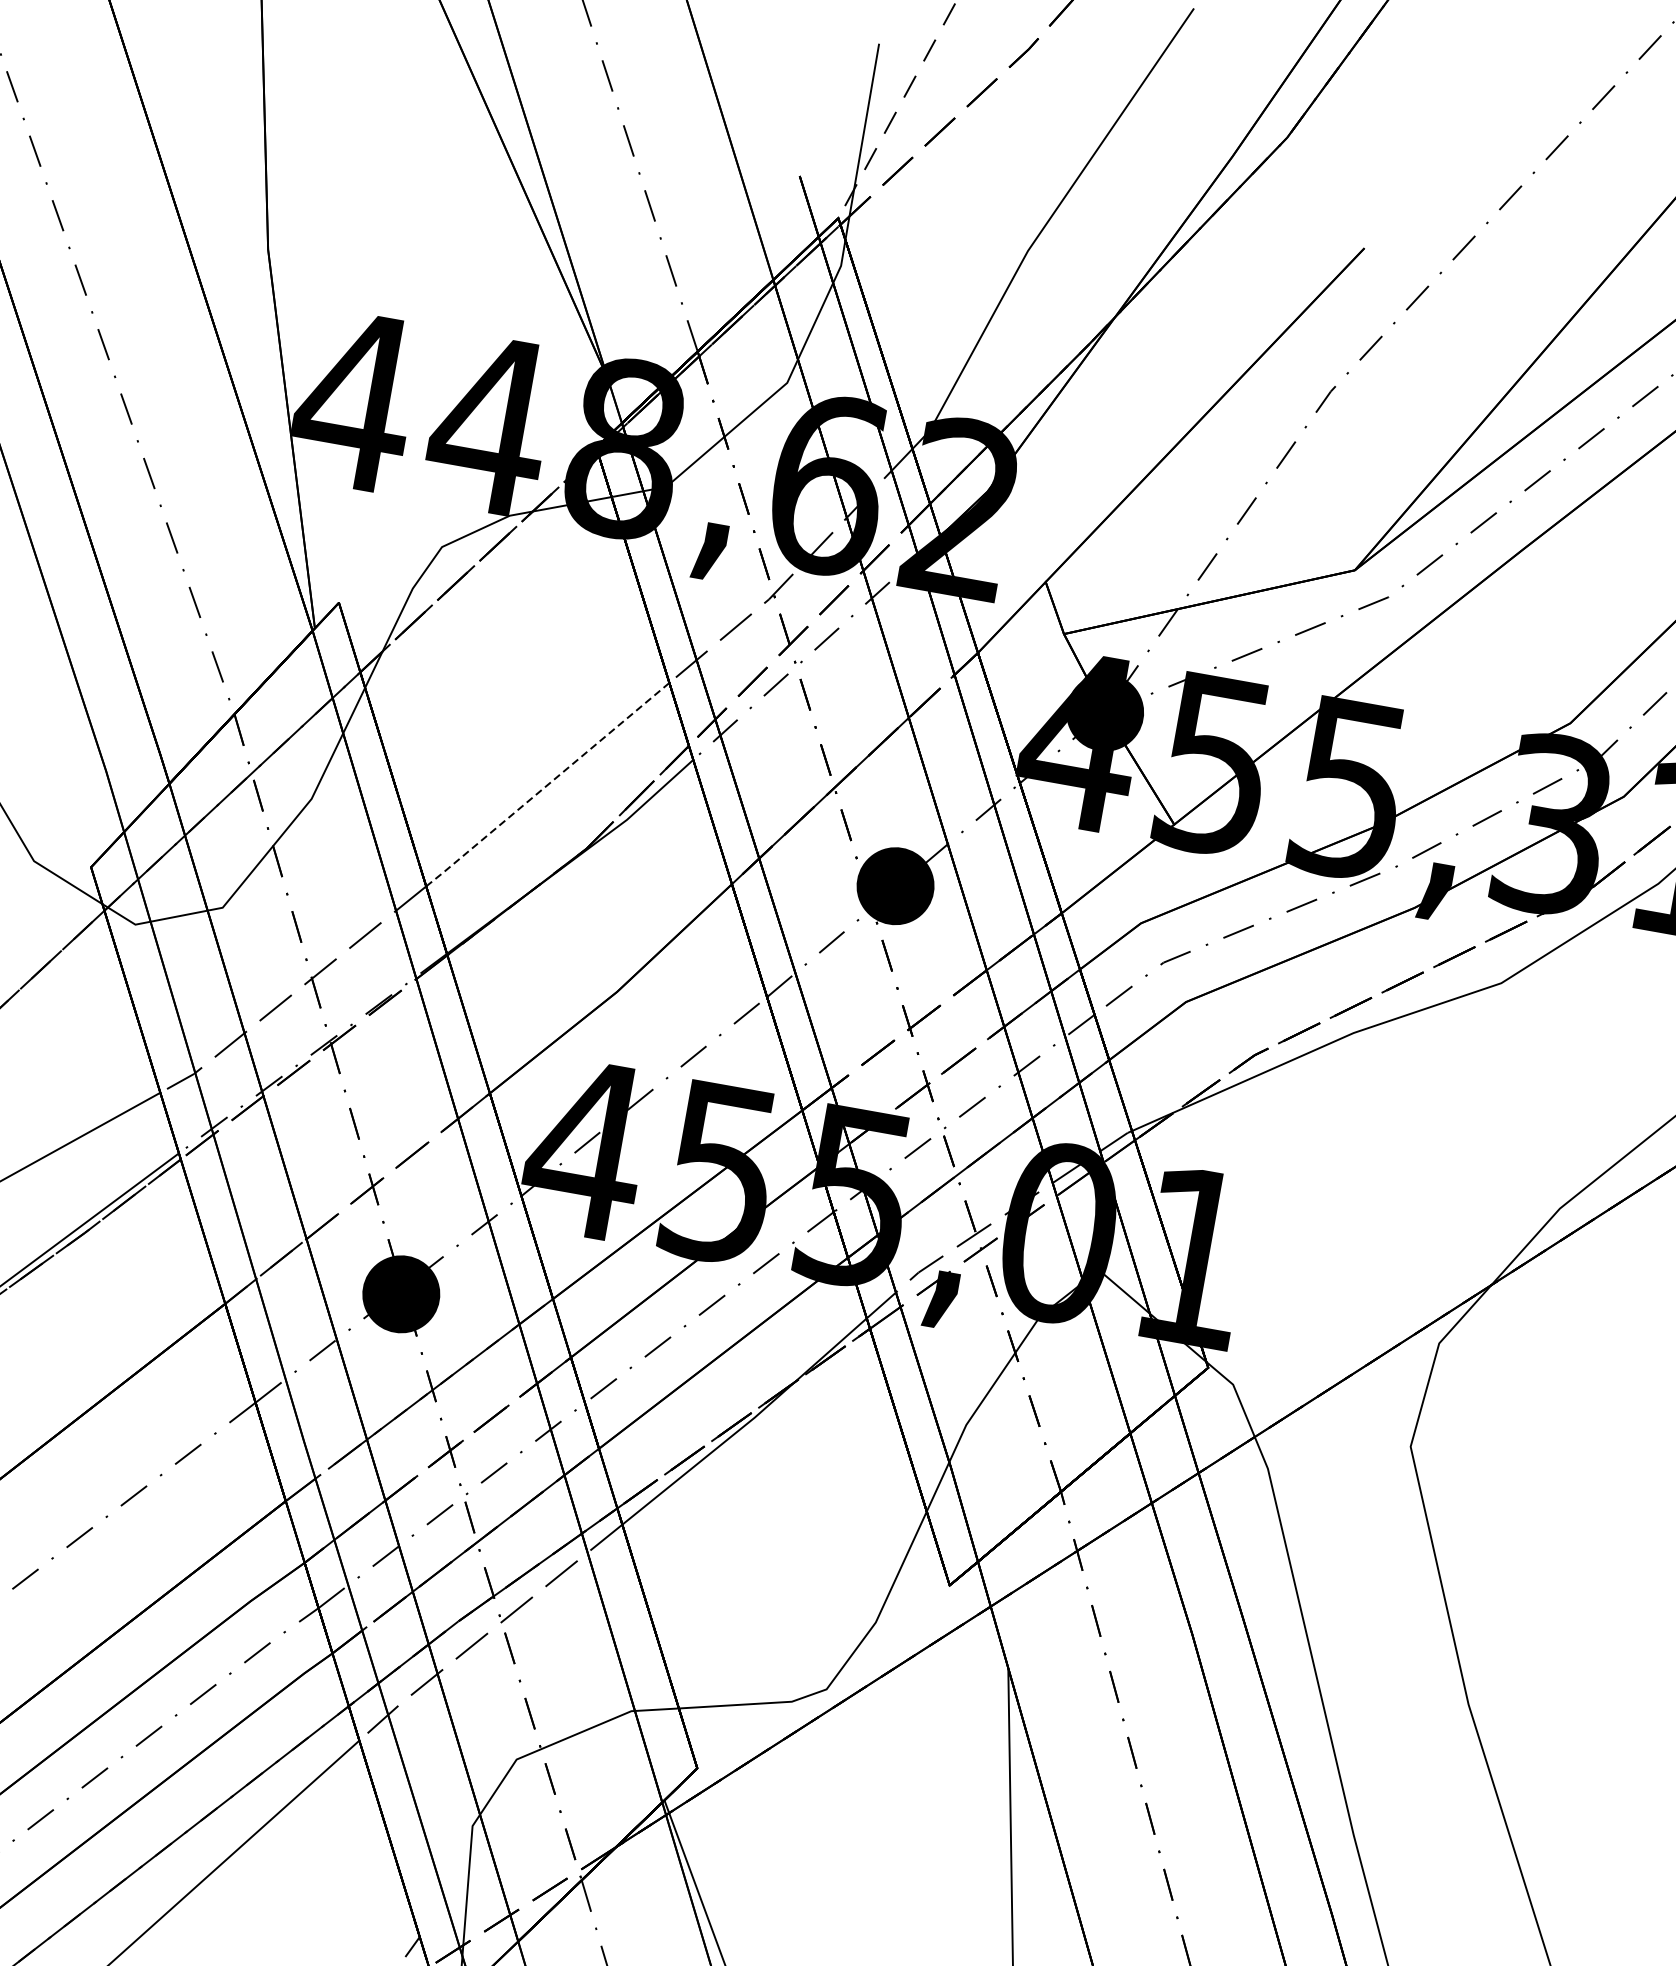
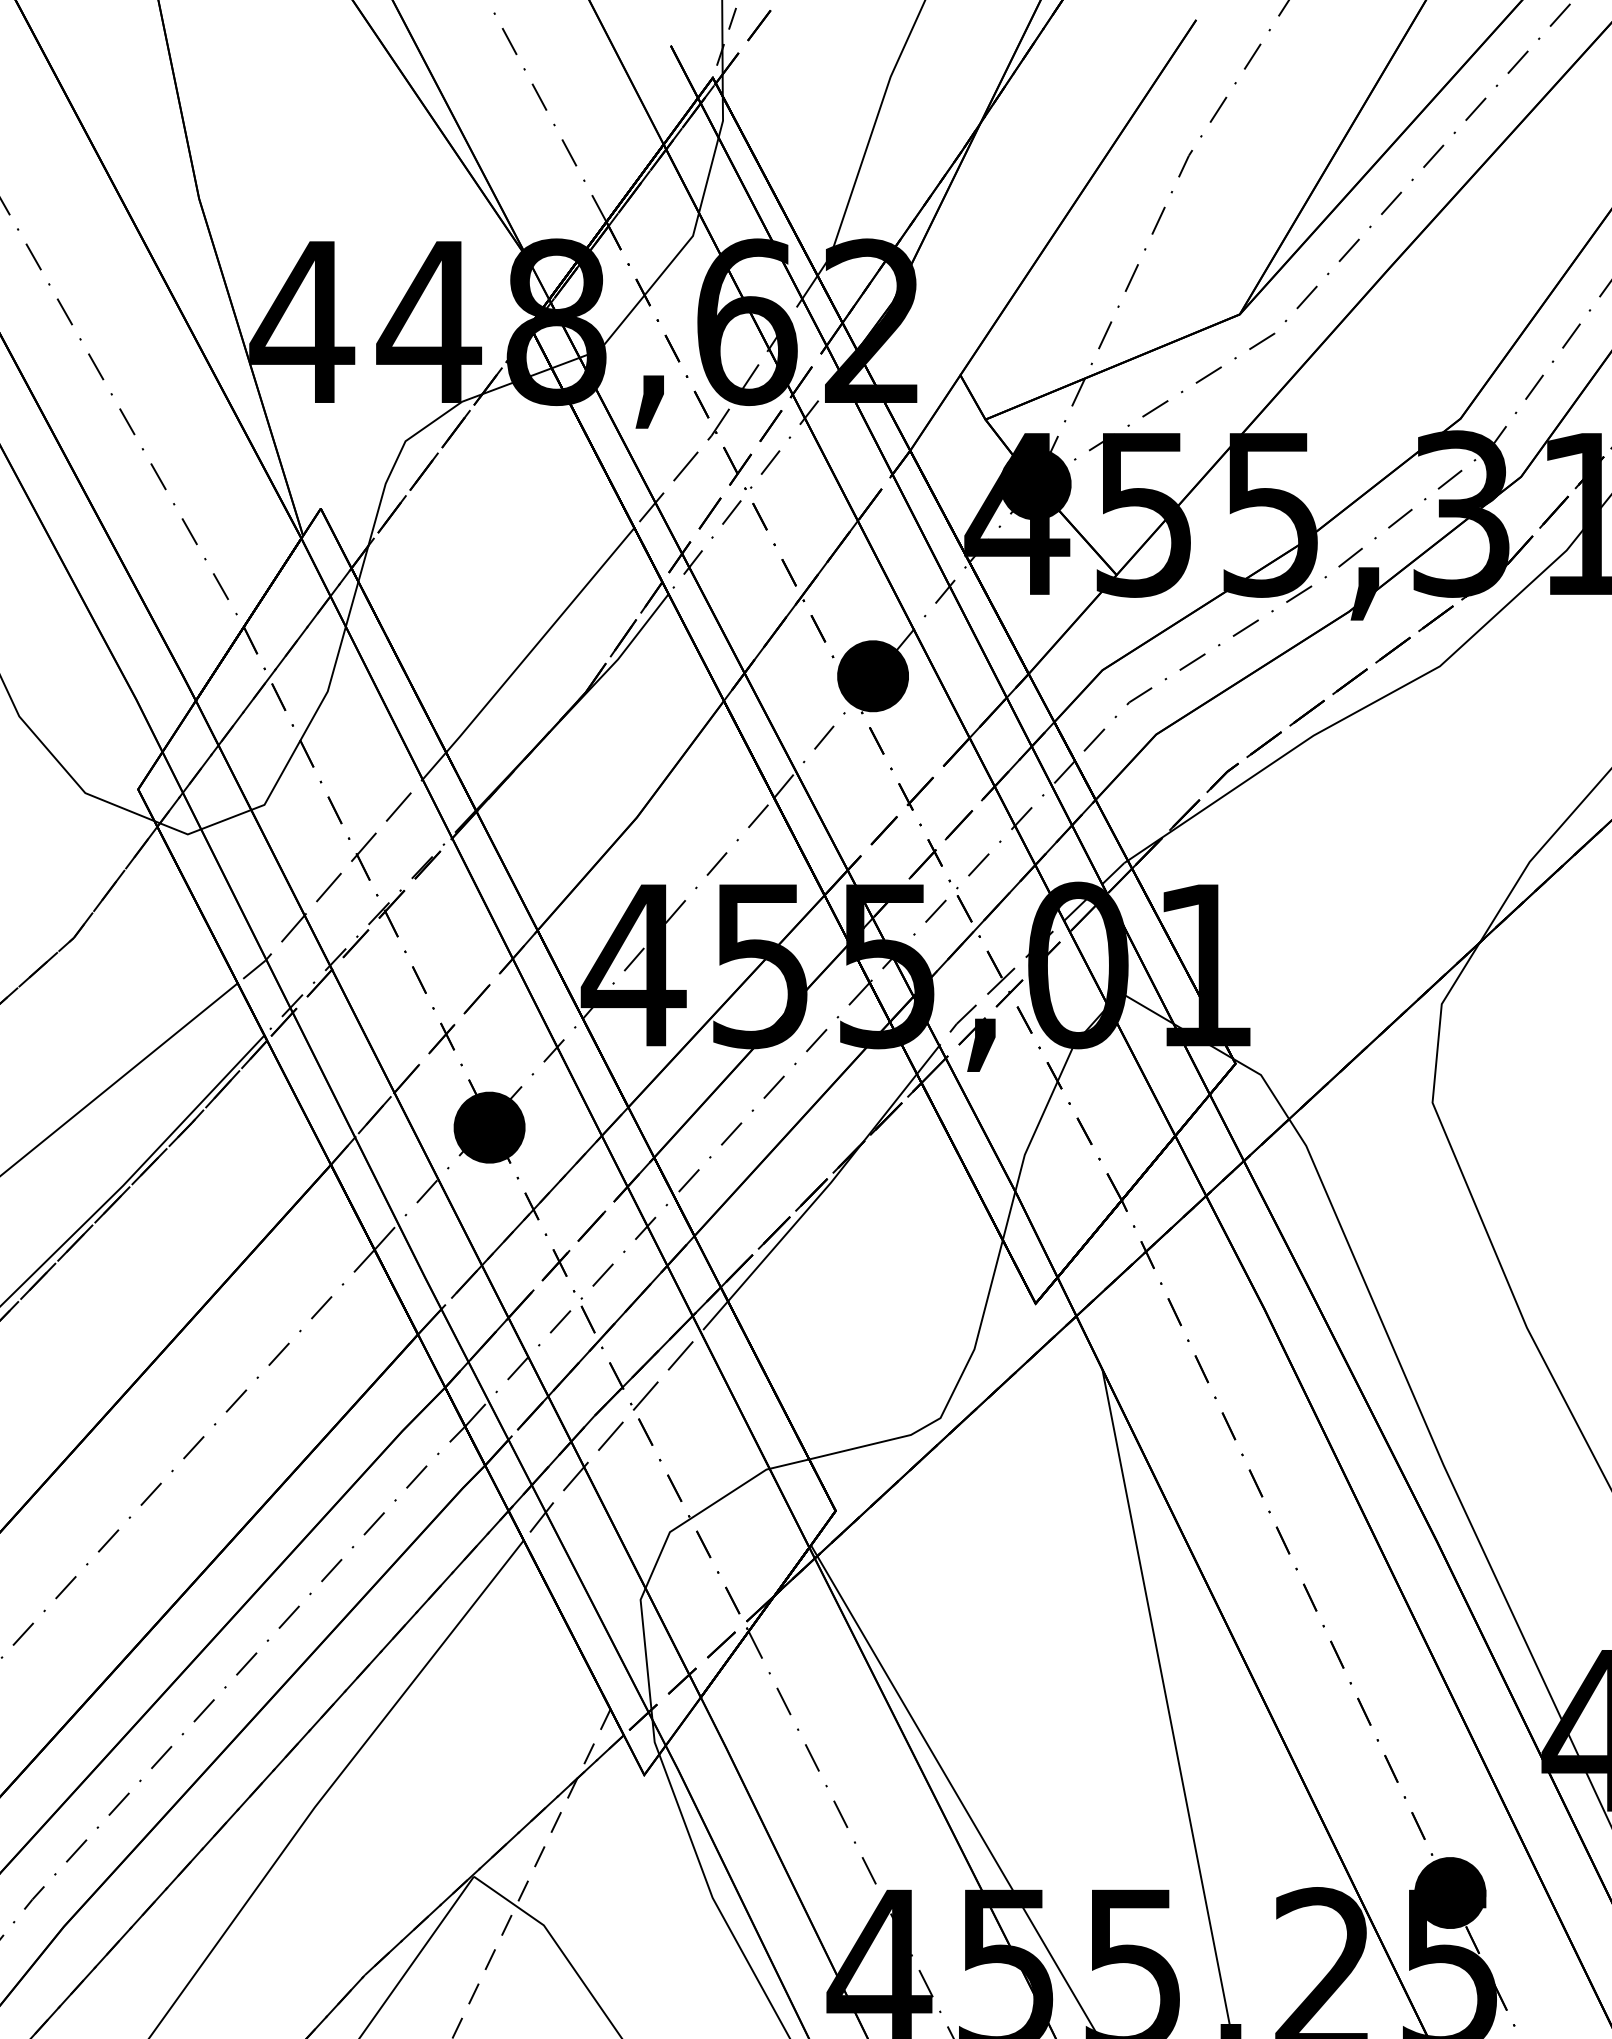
line: (546, 785) -> (539, 641), dashed -> solid

